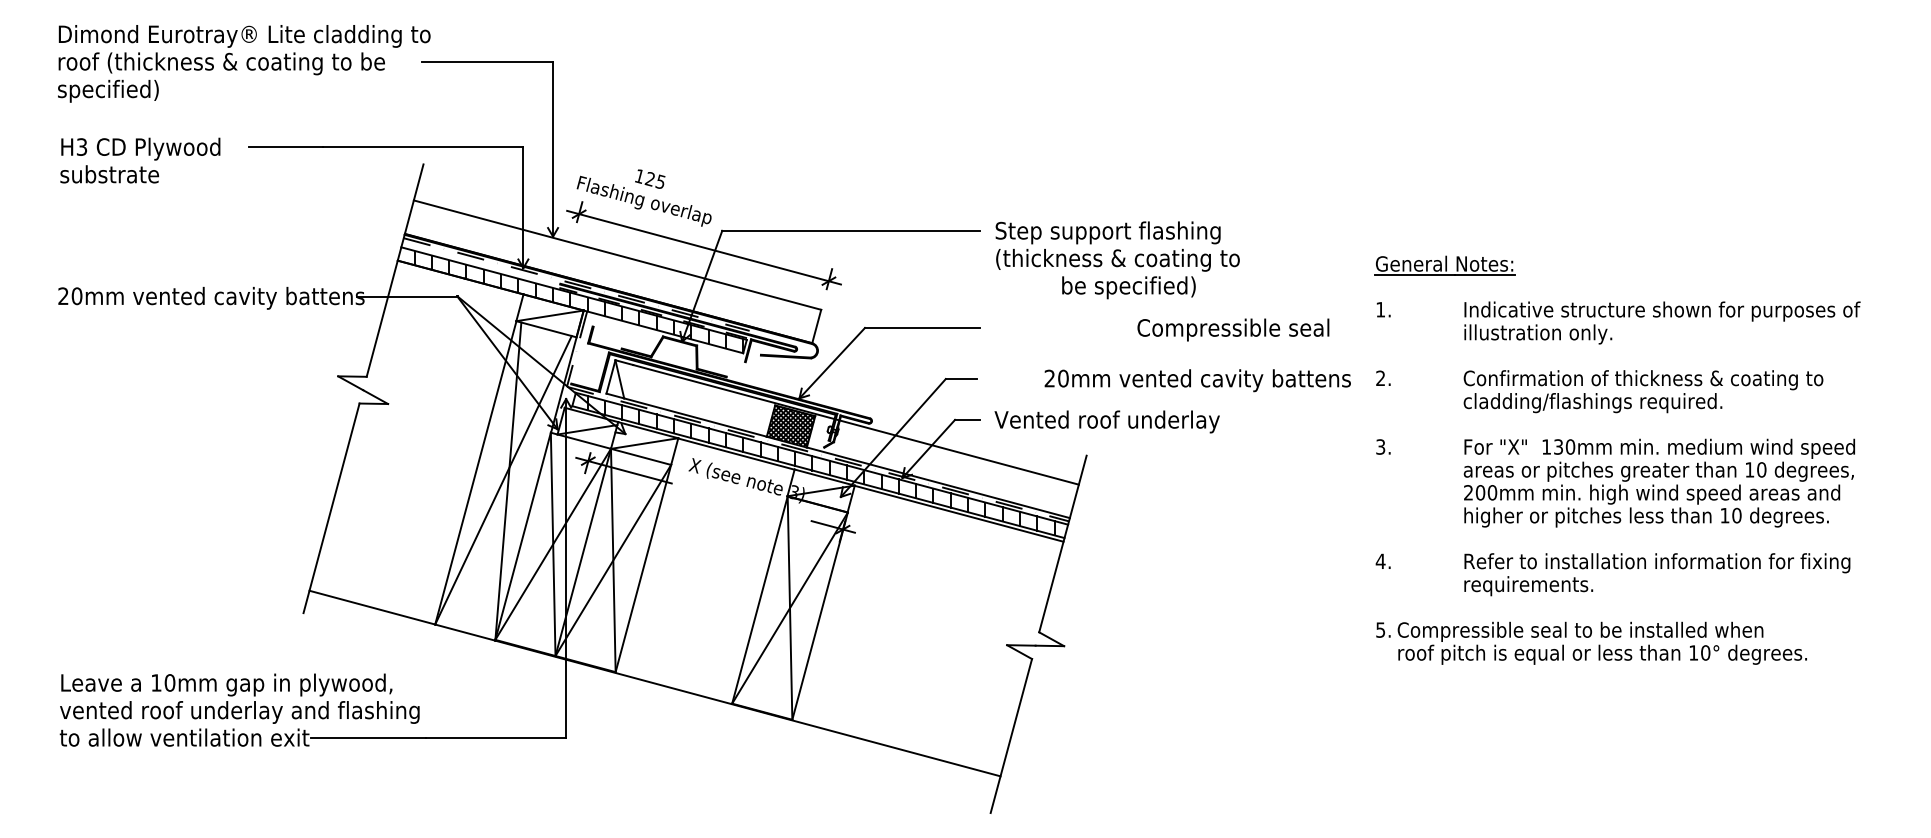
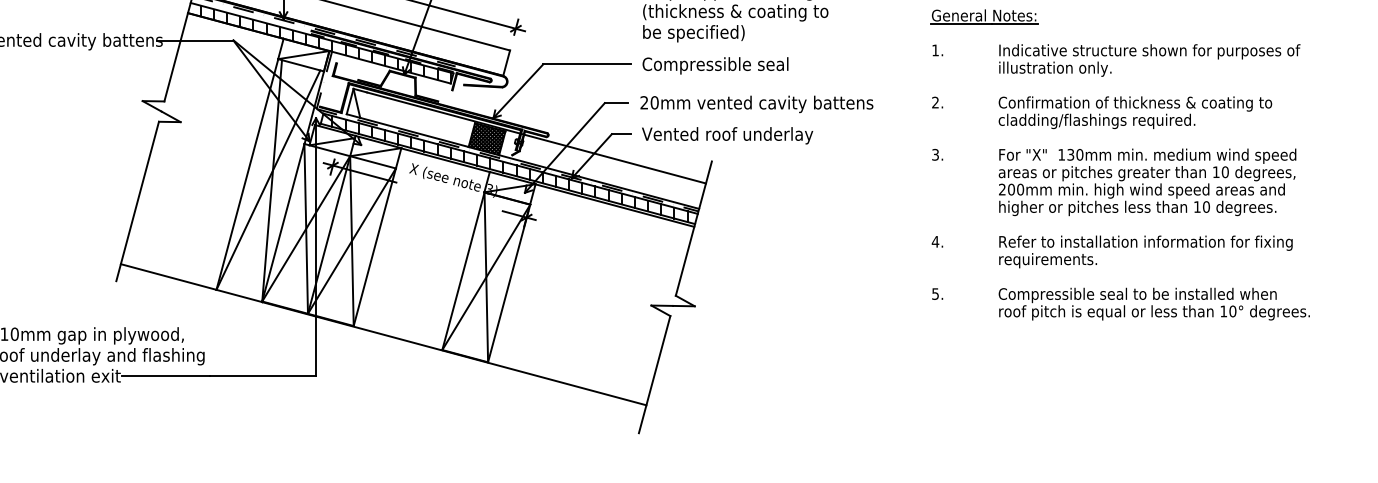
text: (1128, 287) -> (693, 33), moved
text: (1233, 329) -> (715, 65), moved
text: (1197, 380) -> (756, 104), moved
text: (1601, 642) -> (1153, 303), moved

